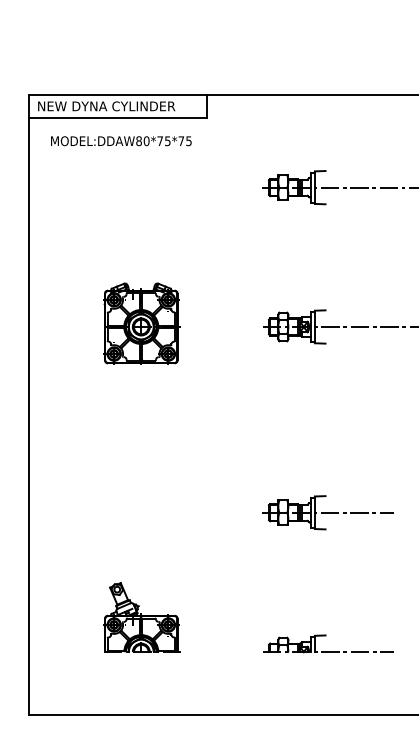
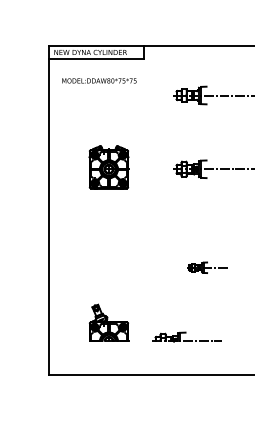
text: (121, 140) -> (99, 80), moved
part: (327, 512) -> (207, 267), size x0.6
part: (327, 642) -> (186, 336), moved

